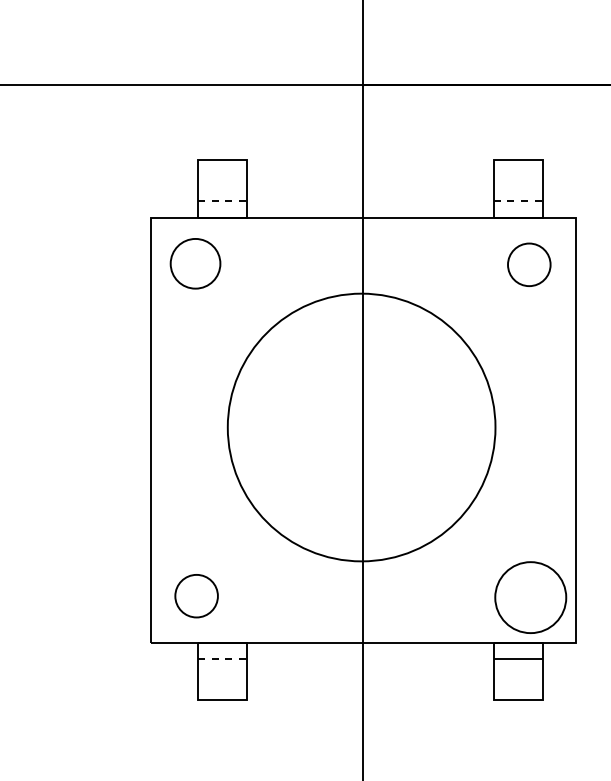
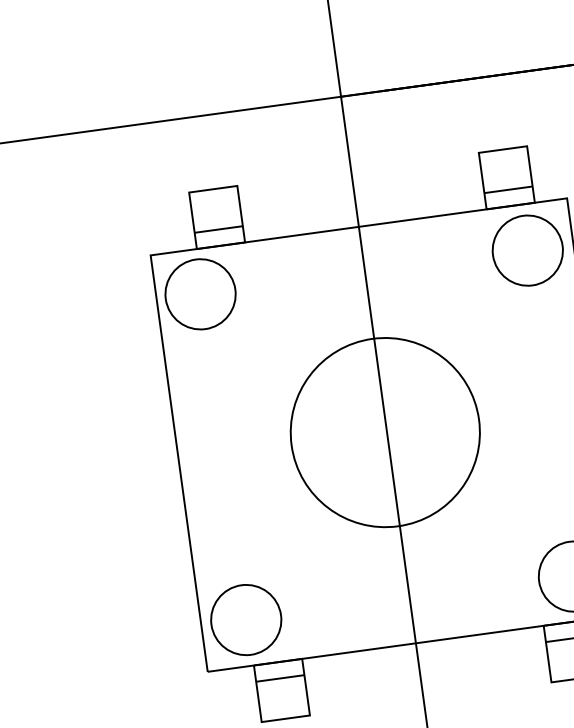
line: (222, 201) -> (218, 229), dashed -> solid
line: (518, 201) -> (508, 189), dashed -> solid
circle: (195, 263) -> (200, 294), size x1.43
circle: (528, 264) -> (526, 250), size x1.67
circle: (361, 427) -> (385, 432), size x0.71
circle: (196, 595) -> (246, 619), size x1.67
line: (222, 659) -> (280, 678), dashed -> solid

